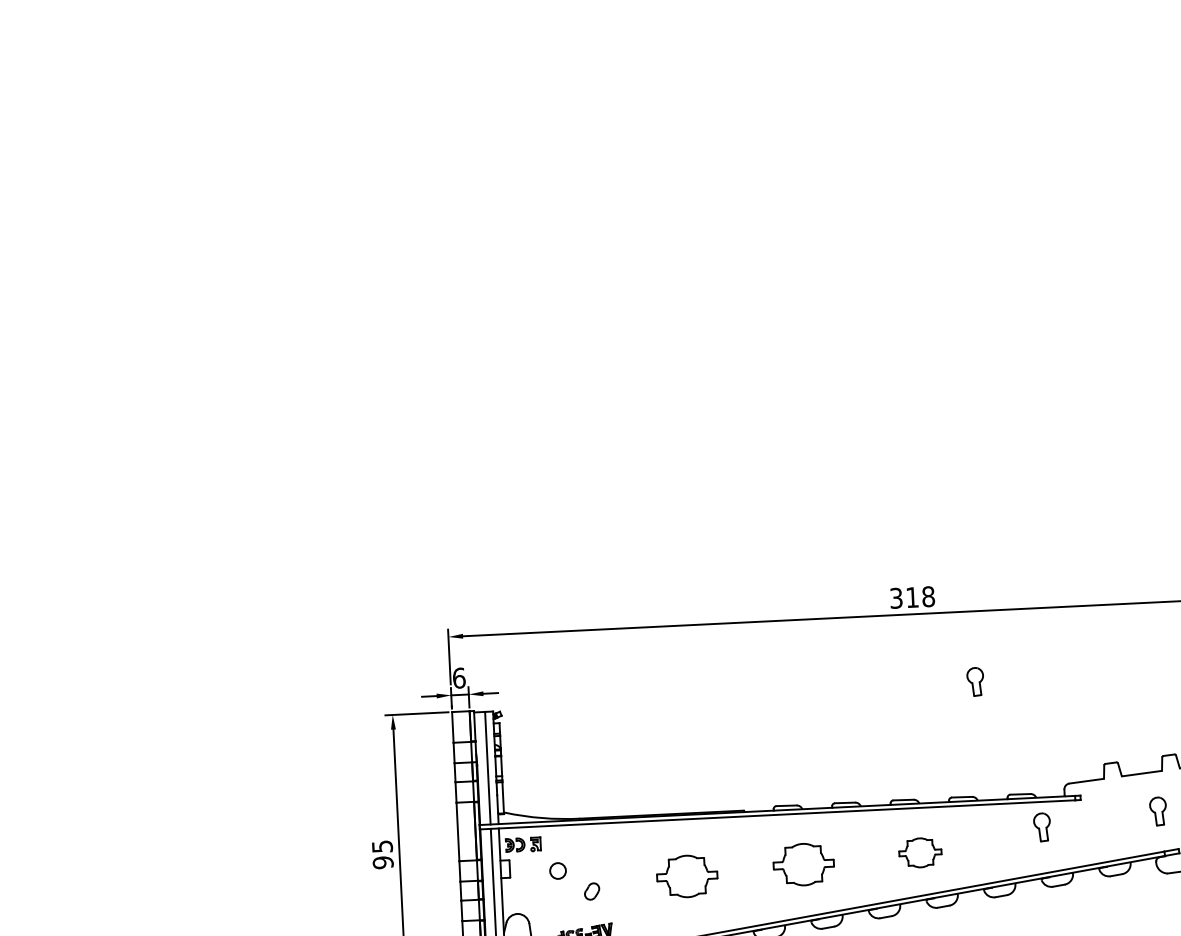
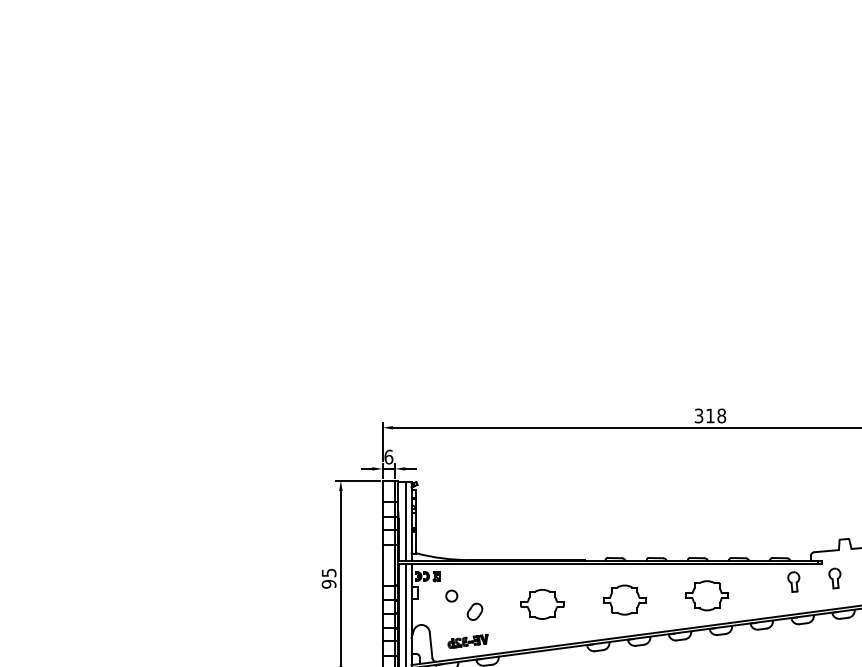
part: (974, 681) -> (834, 578), moved
part: (920, 852) -> (707, 595), size x1.43
part: (591, 891) -> (474, 611), size x1.43

